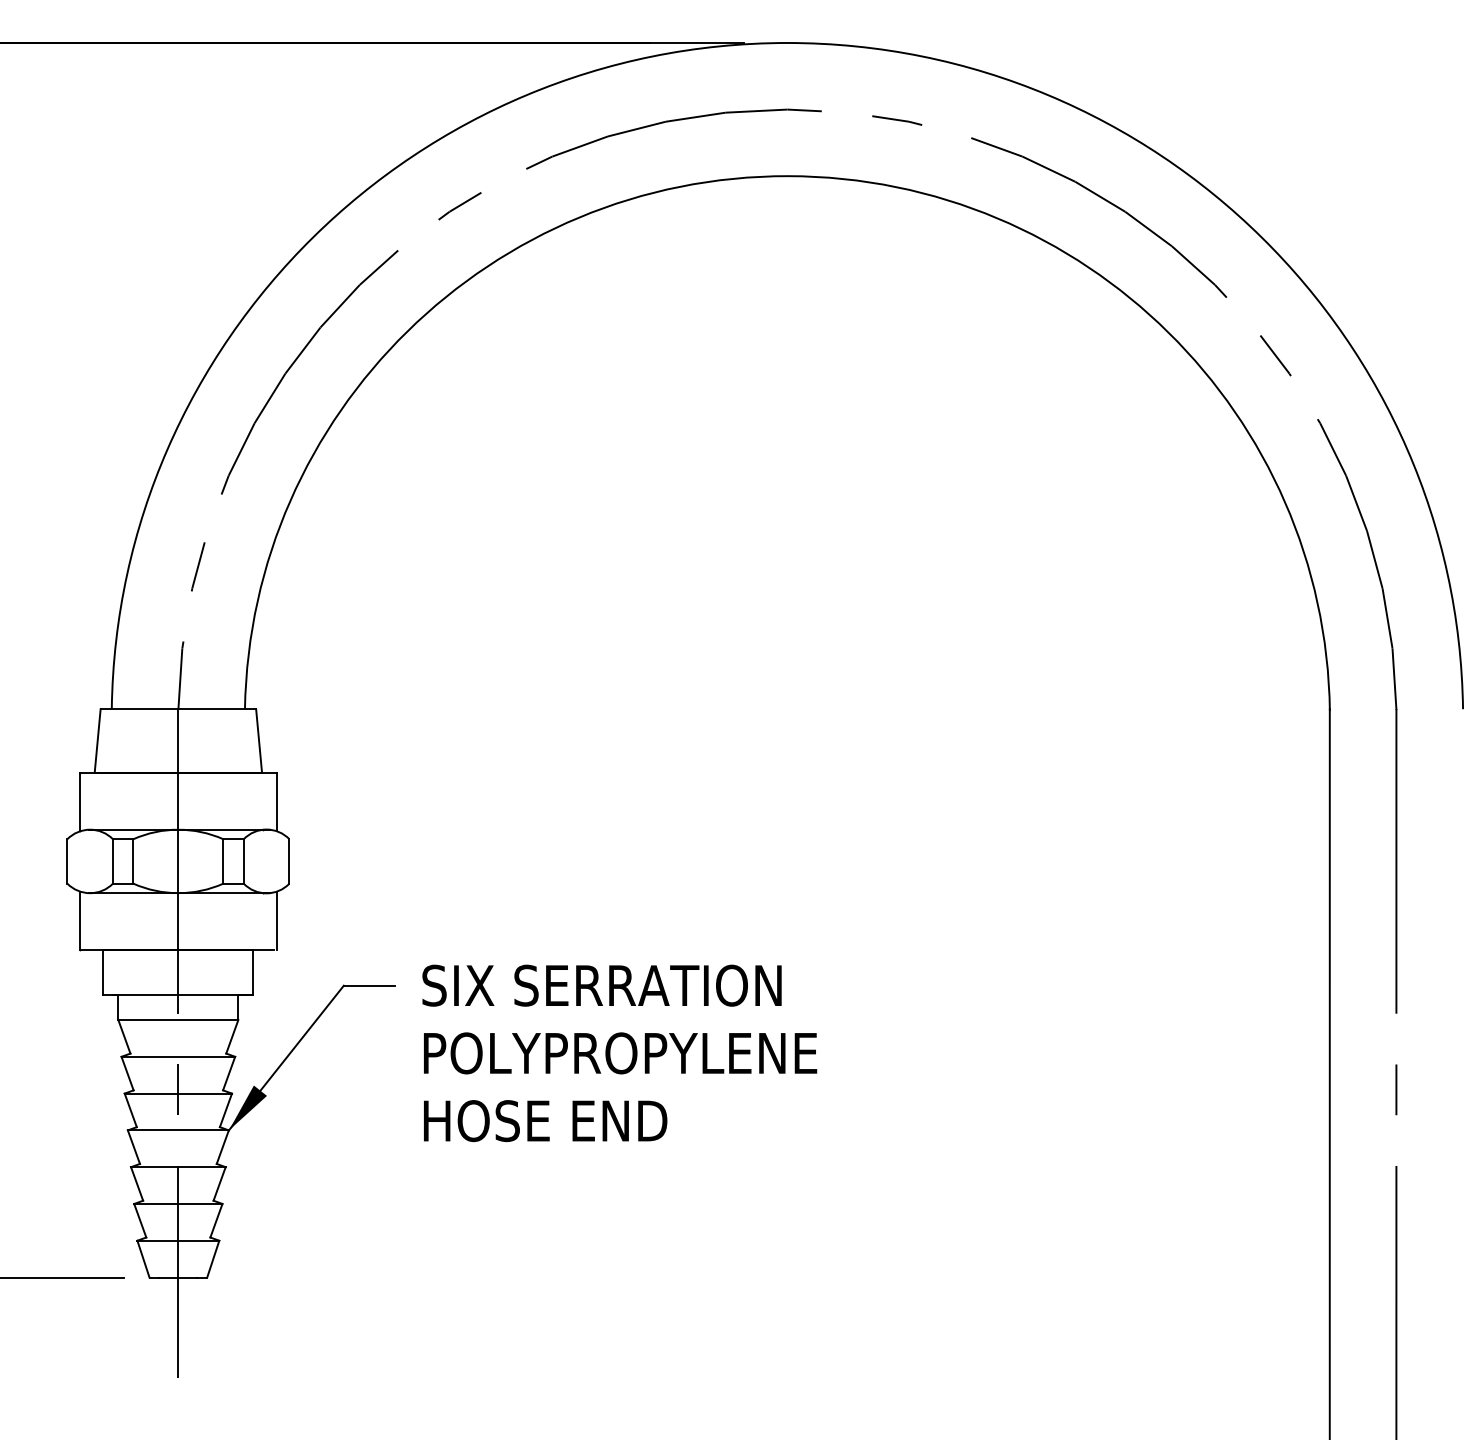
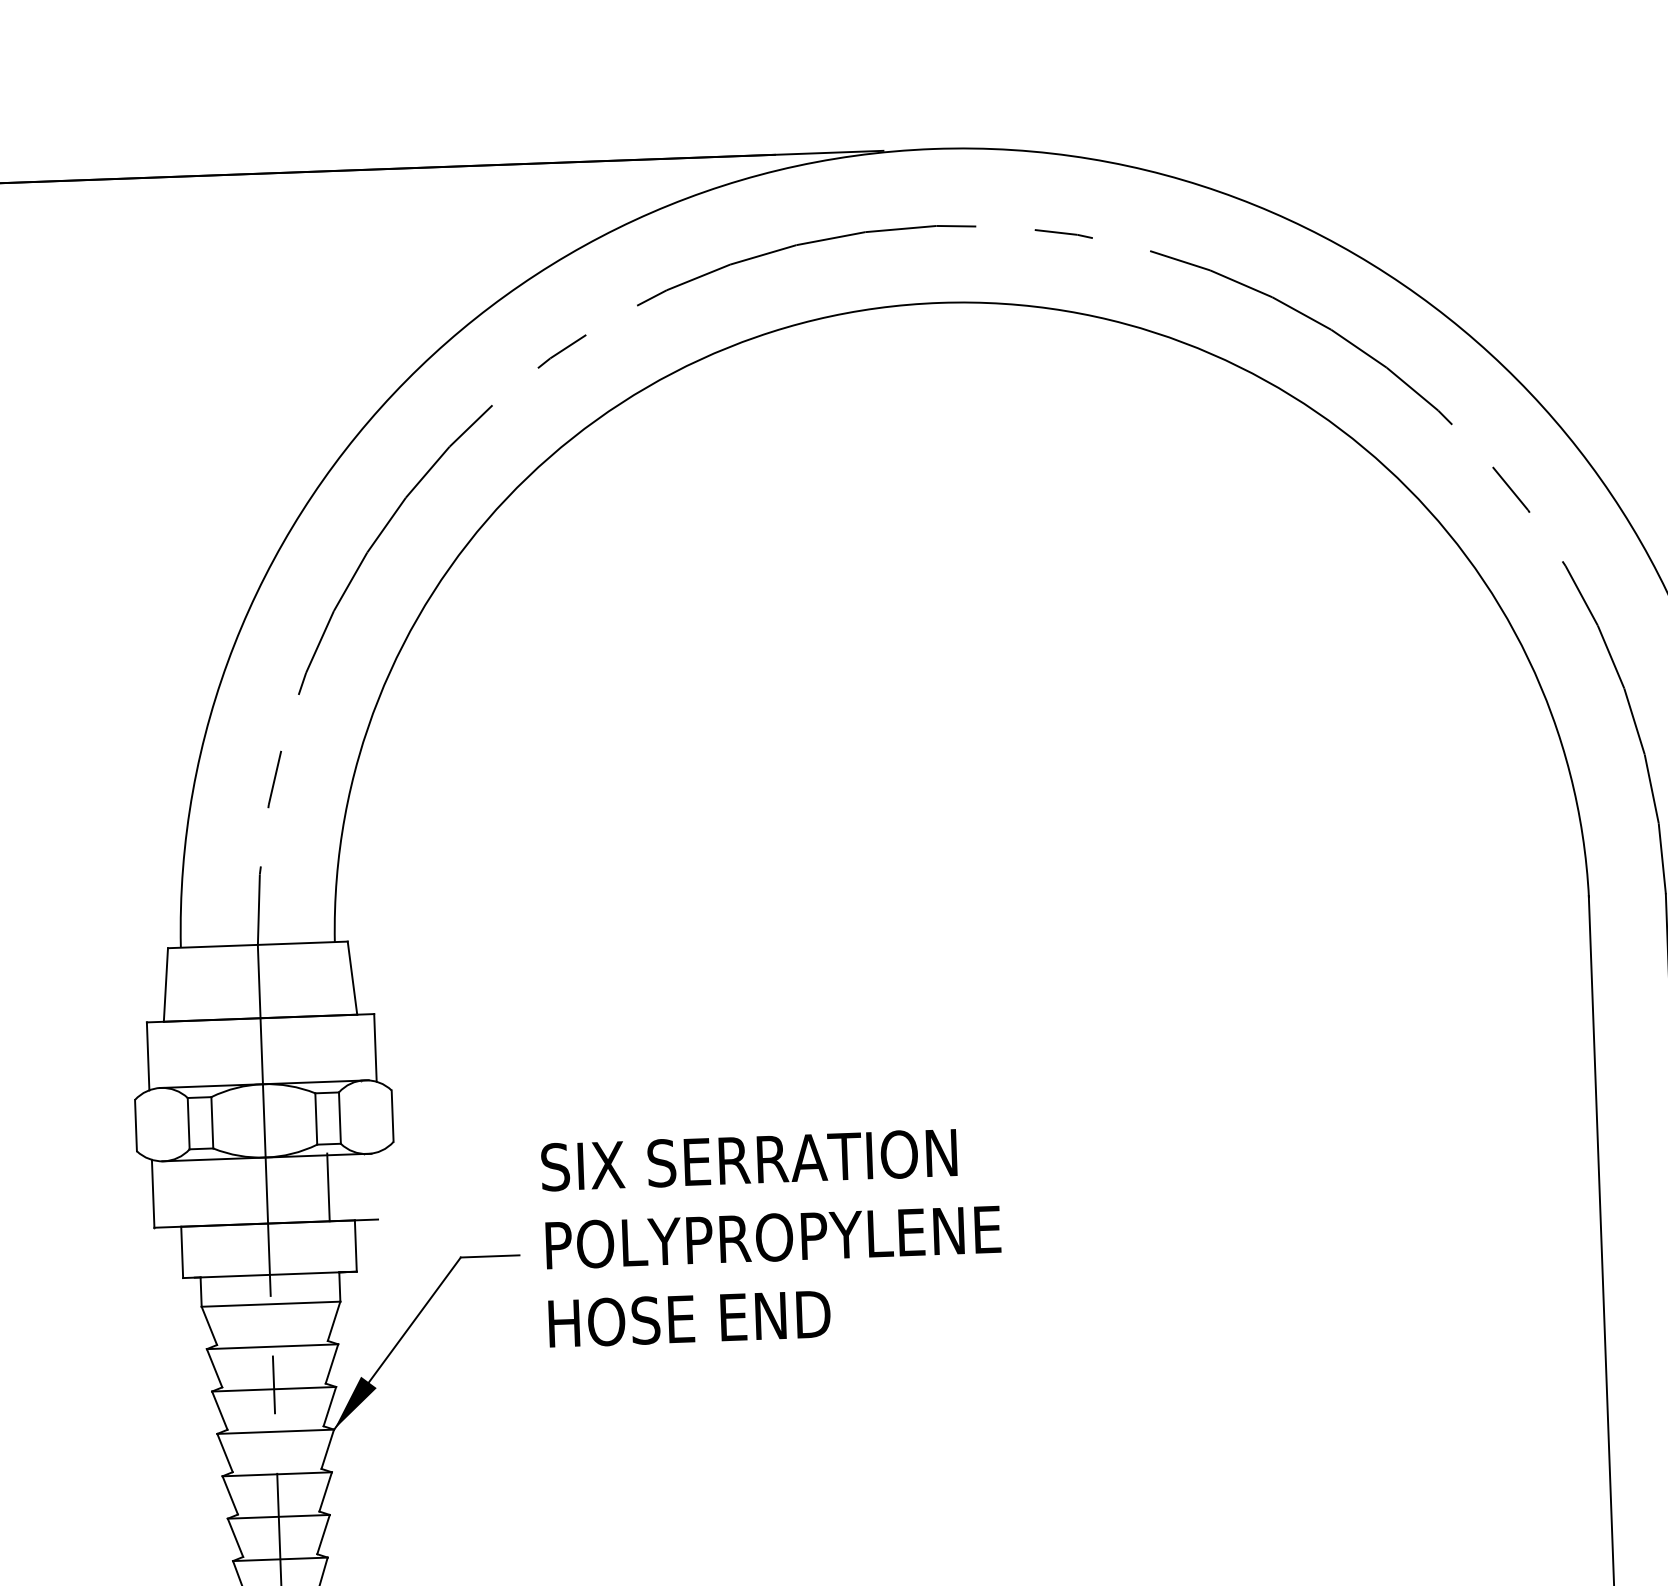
line: (276, 920) -> (328, 1186), moved
text: (619, 1053) -> (772, 1237), moved

